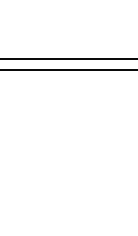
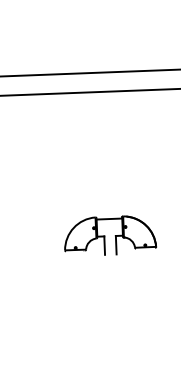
part: (99, 157) -> (109, 236), added

